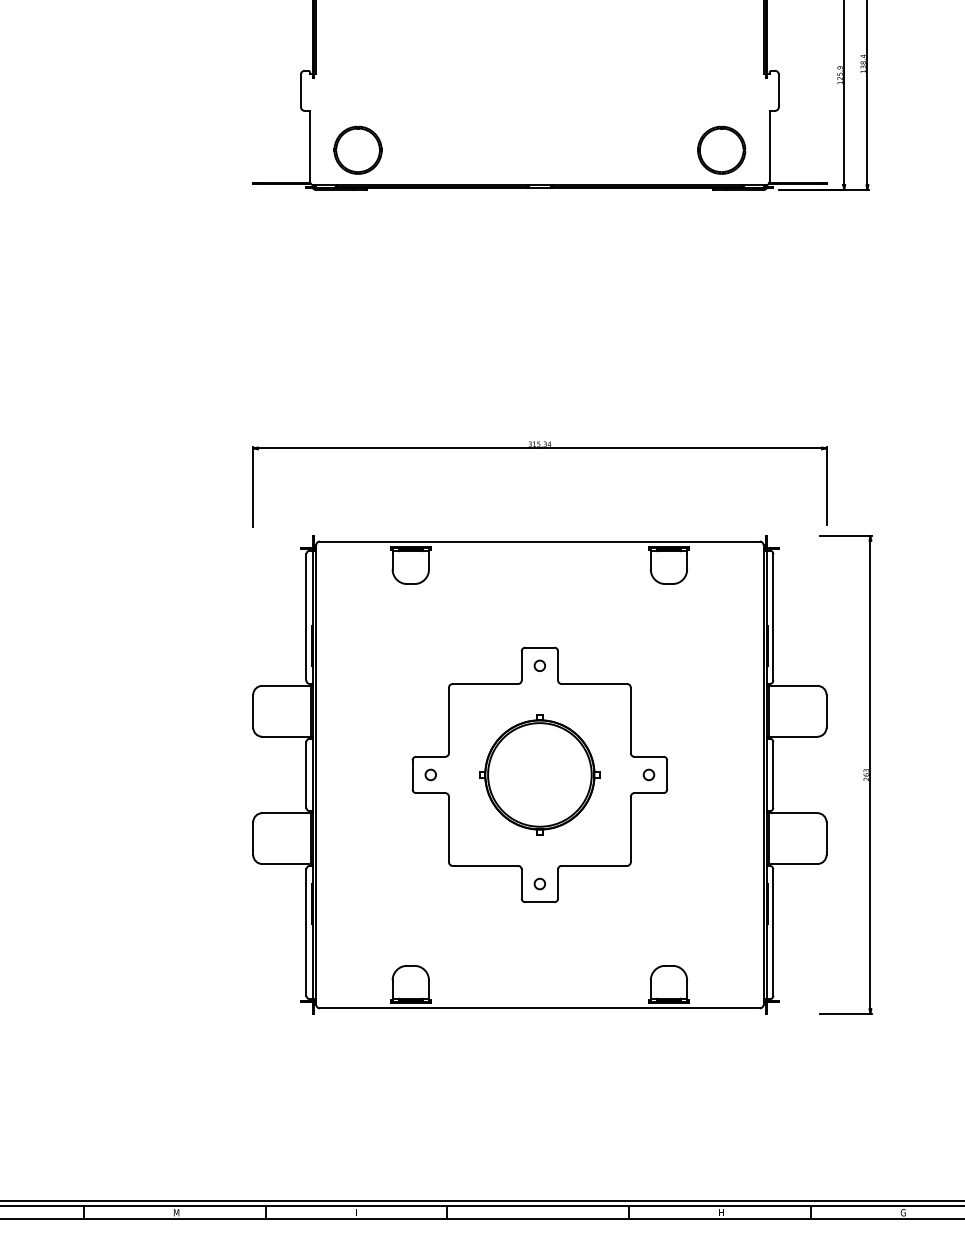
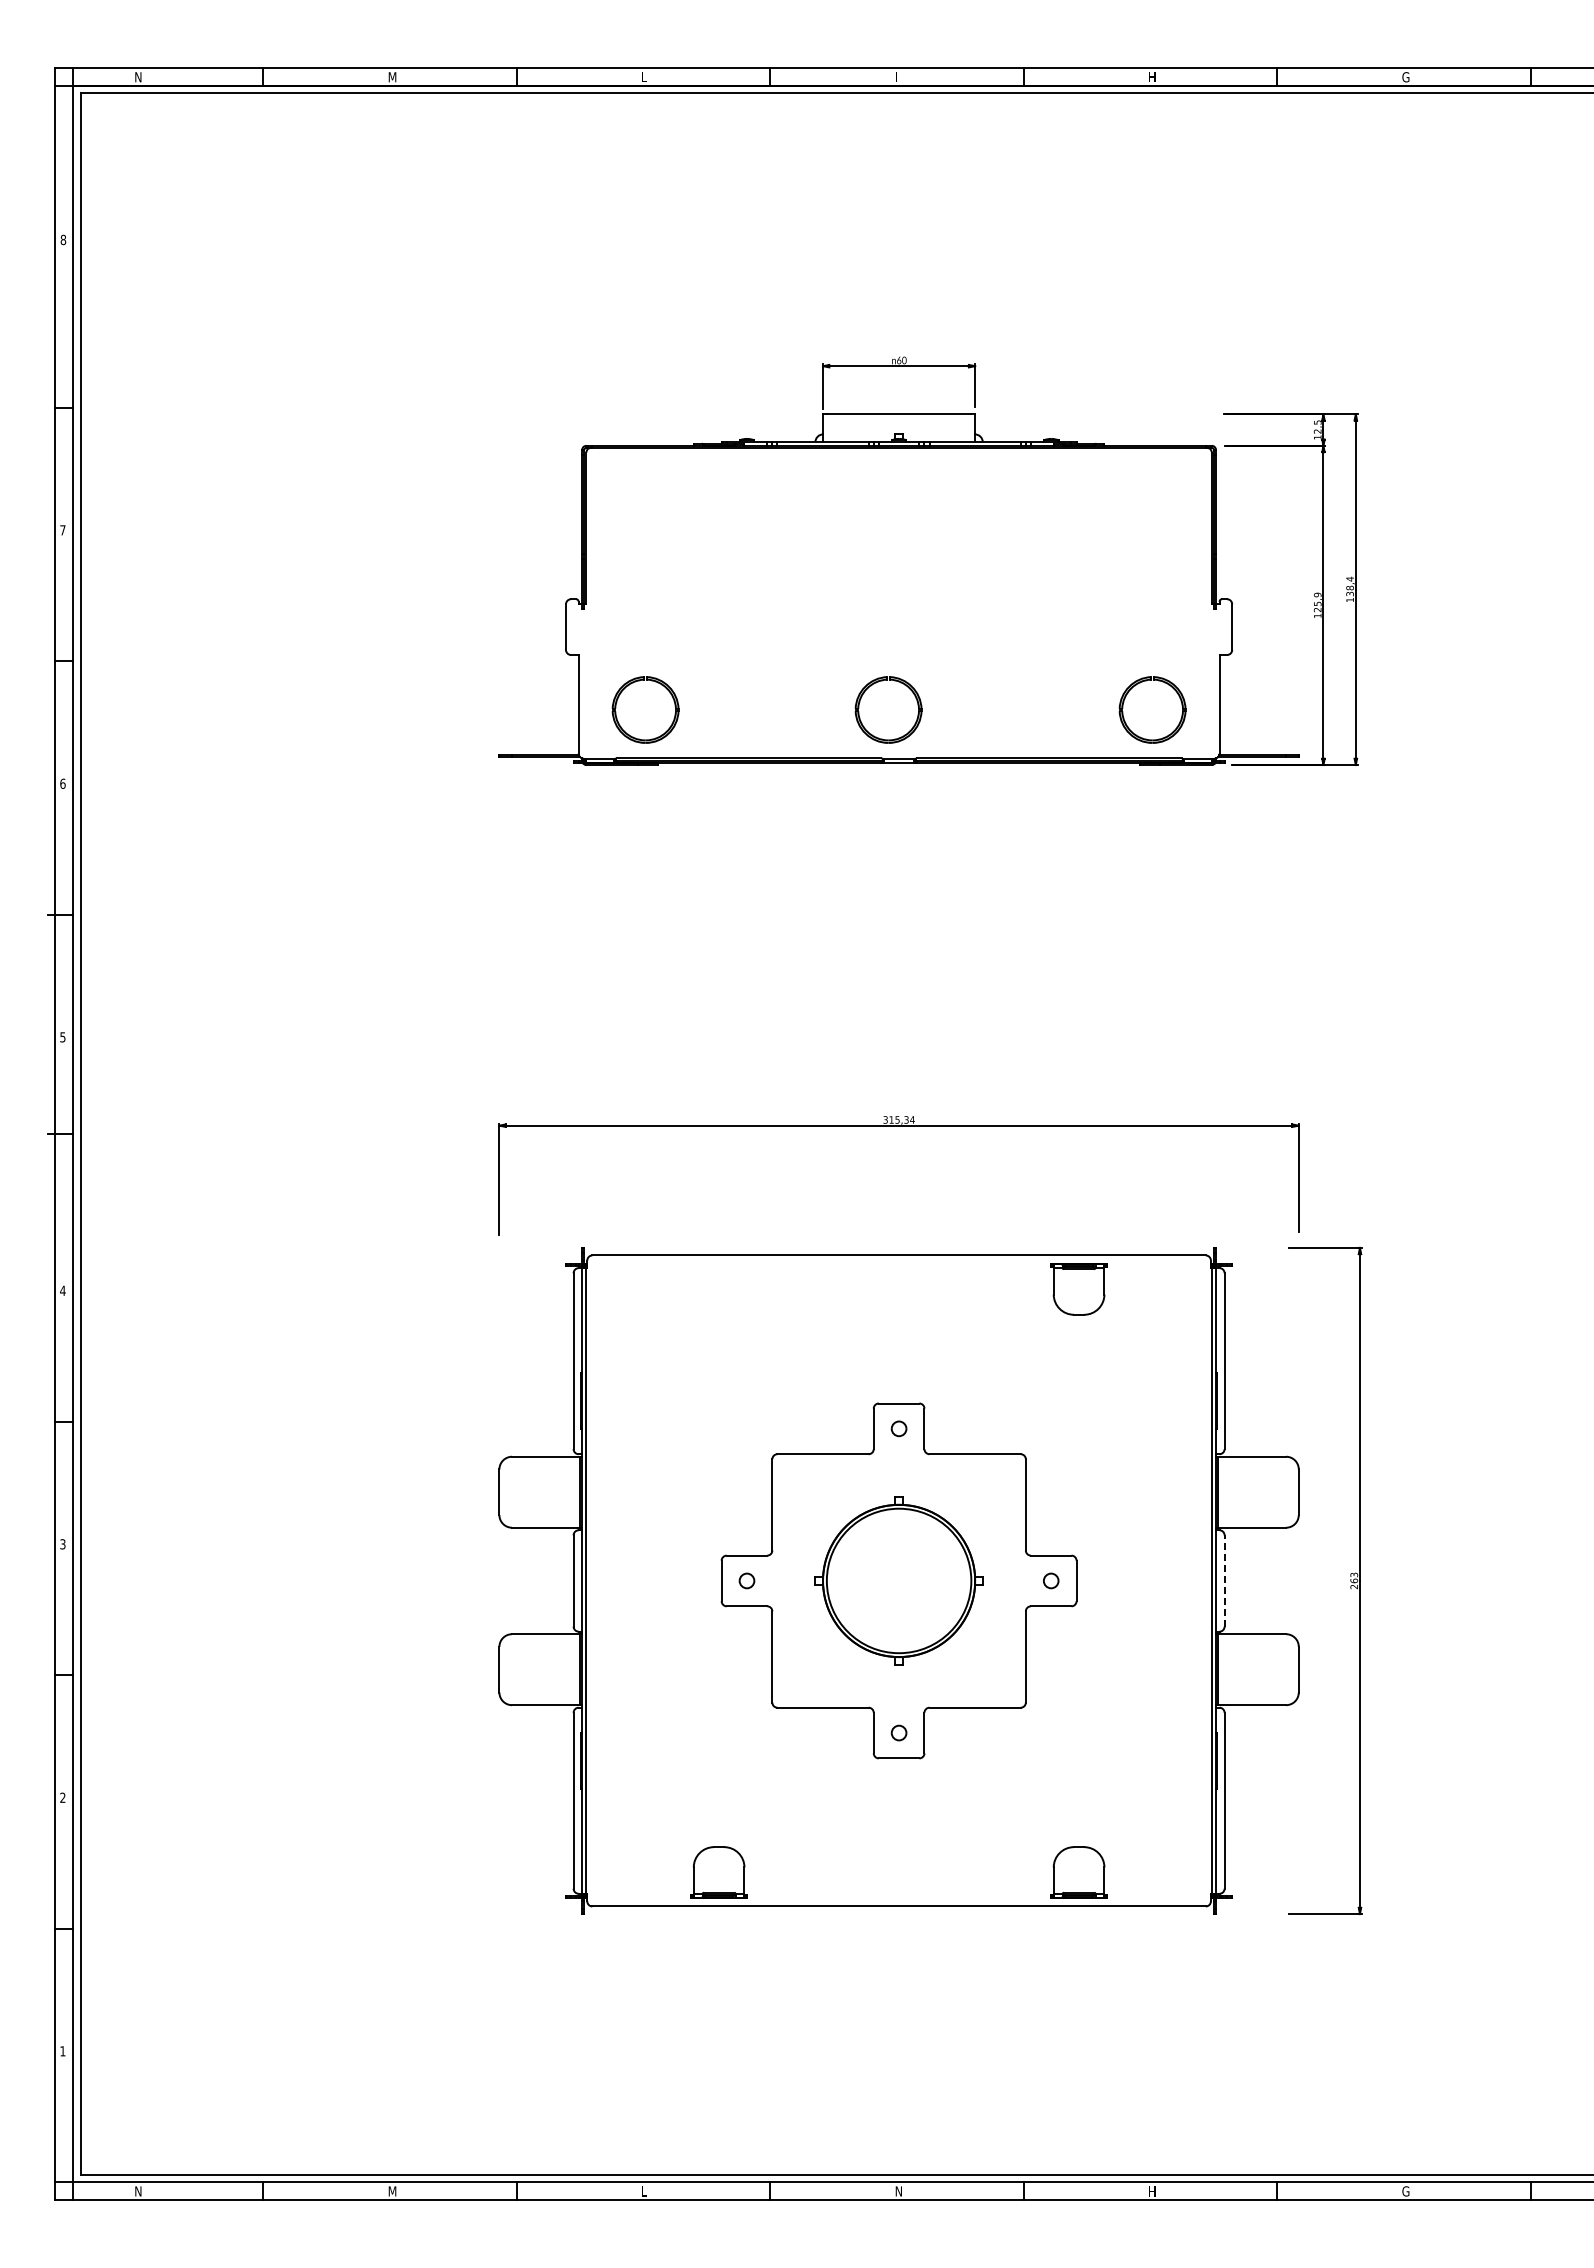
part: (520, 133) -> (871, 686), added
part: (410, 565) -> (718, 1289), removed
line: (773, 774) -> (1224, 1580), solid -> dashed
text: (539, 1212) -> (898, 2191), I -> N

